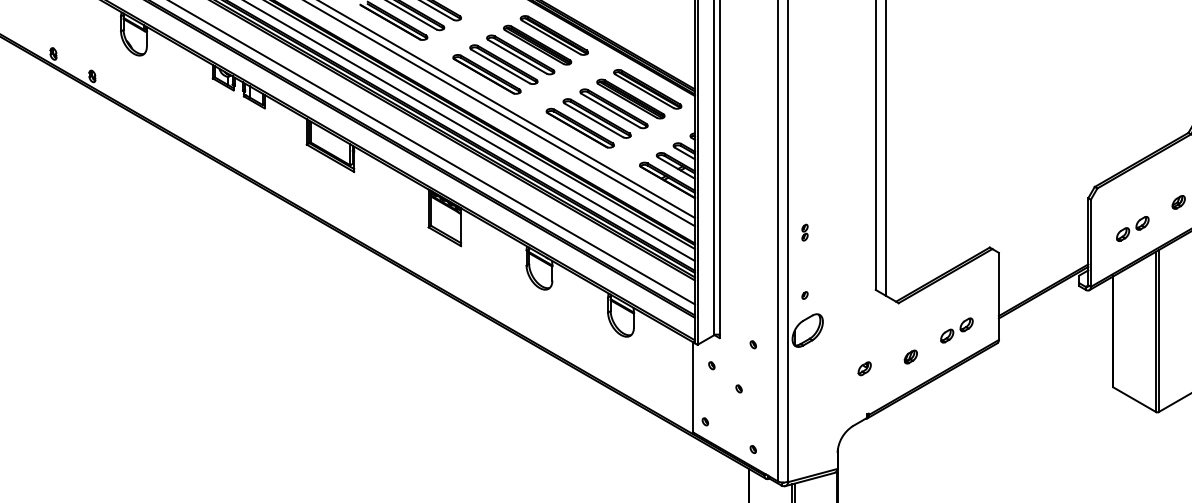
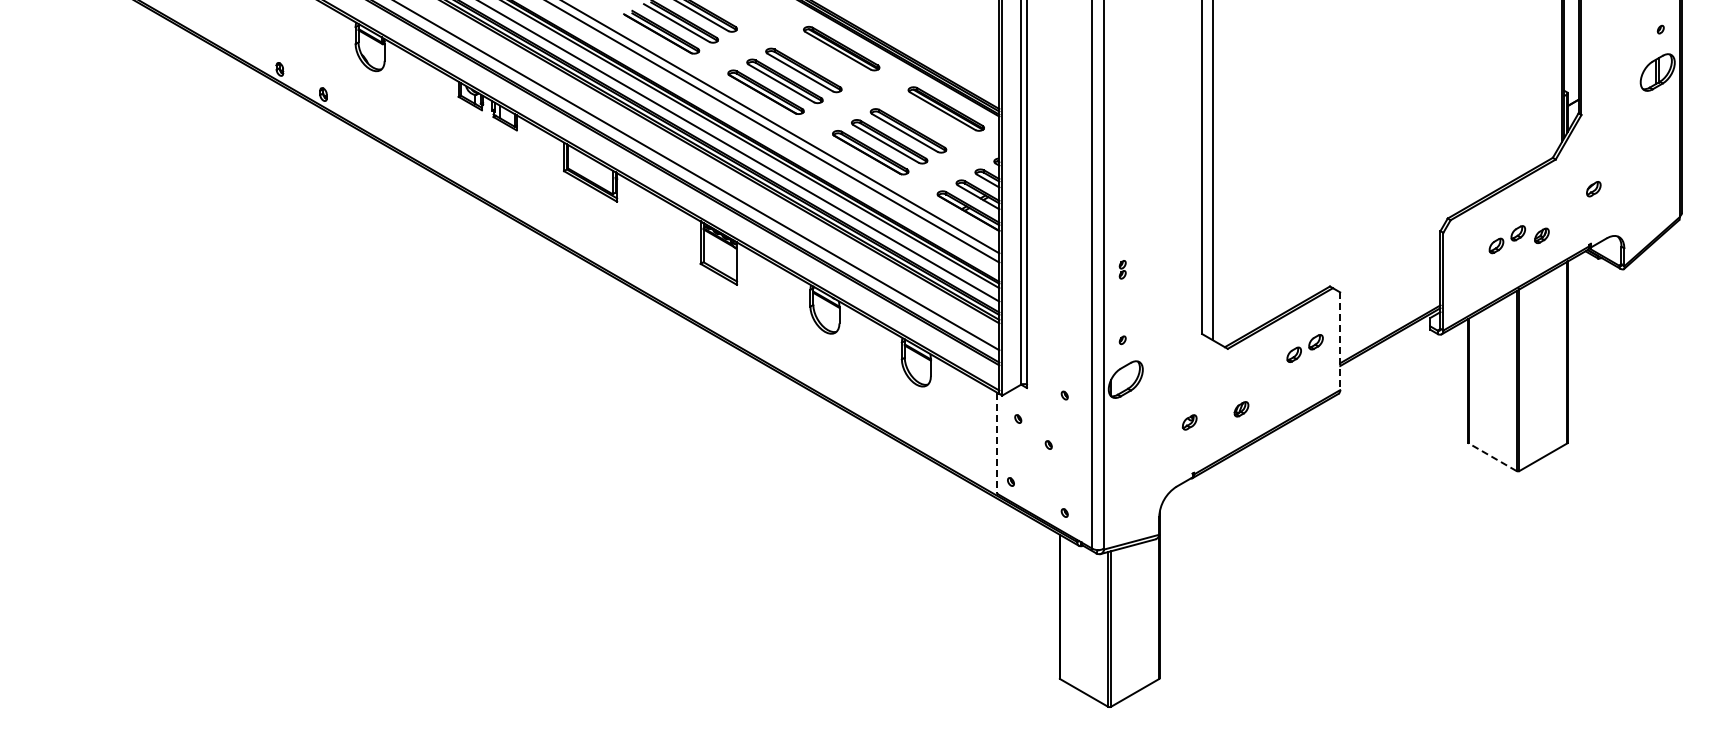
part: (537, 45) -> (822, 59), removed
part: (630, 98) -> (927, 119), removed
part: (1132, 228) -> (1507, 239), moved
line: (999, 296) -> (1340, 341), solid -> dashed
part: (956, 330) -> (1304, 348), moved
line: (693, 387) -> (997, 443), solid -> dashed
line: (1134, 400) -> (1492, 457), solid -> dashed

